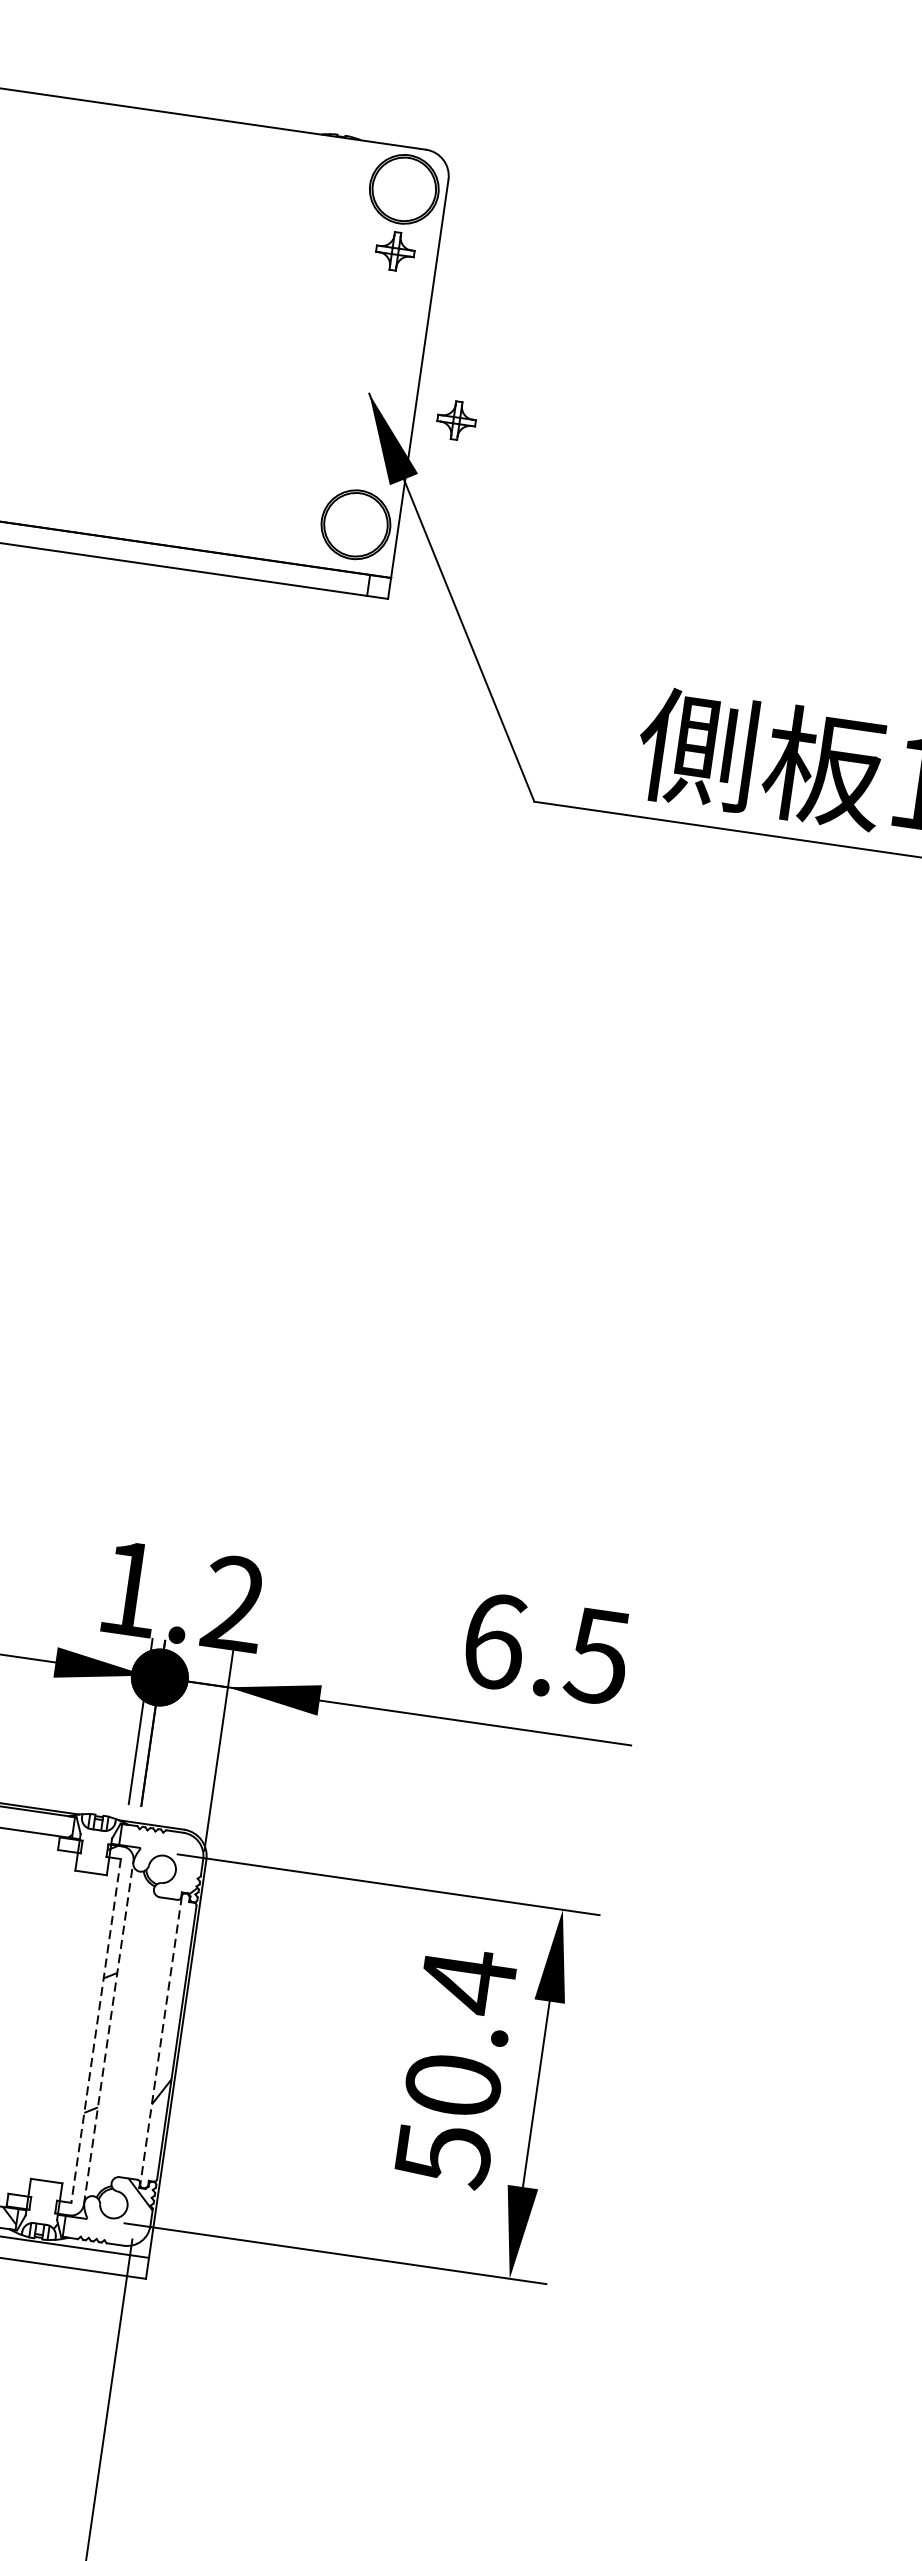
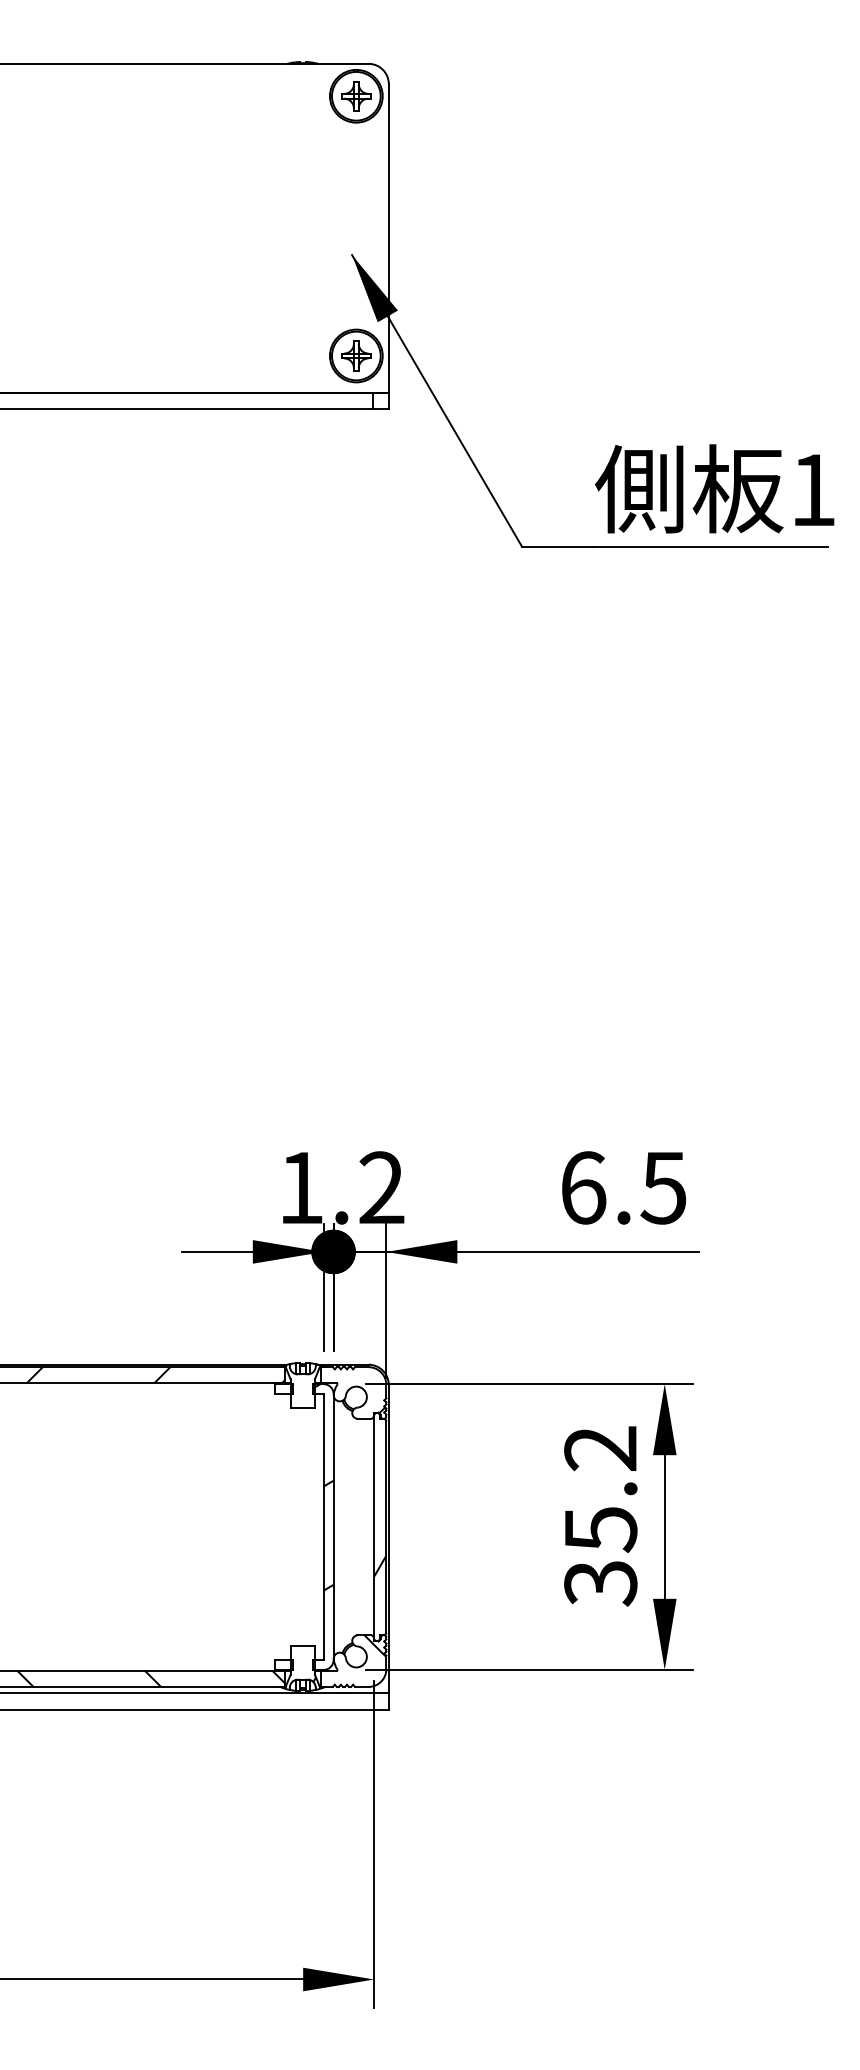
part: (395, 251) -> (356, 96), moved
part: (456, 420) -> (356, 355), moved
line: (95, 2031) -> (323, 1527), dashed -> solid
line: (108, 2032) -> (333, 1526), dashed -> solid
line: (161, 2040) -> (374, 1527), dashed -> solid
text: (455, 2067) -> (600, 1515), 50.4 -> 35.2

